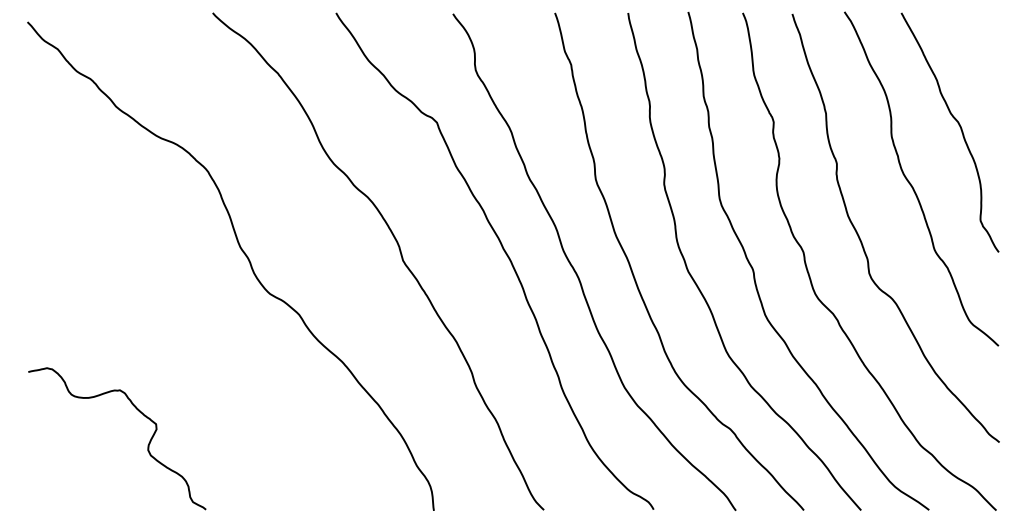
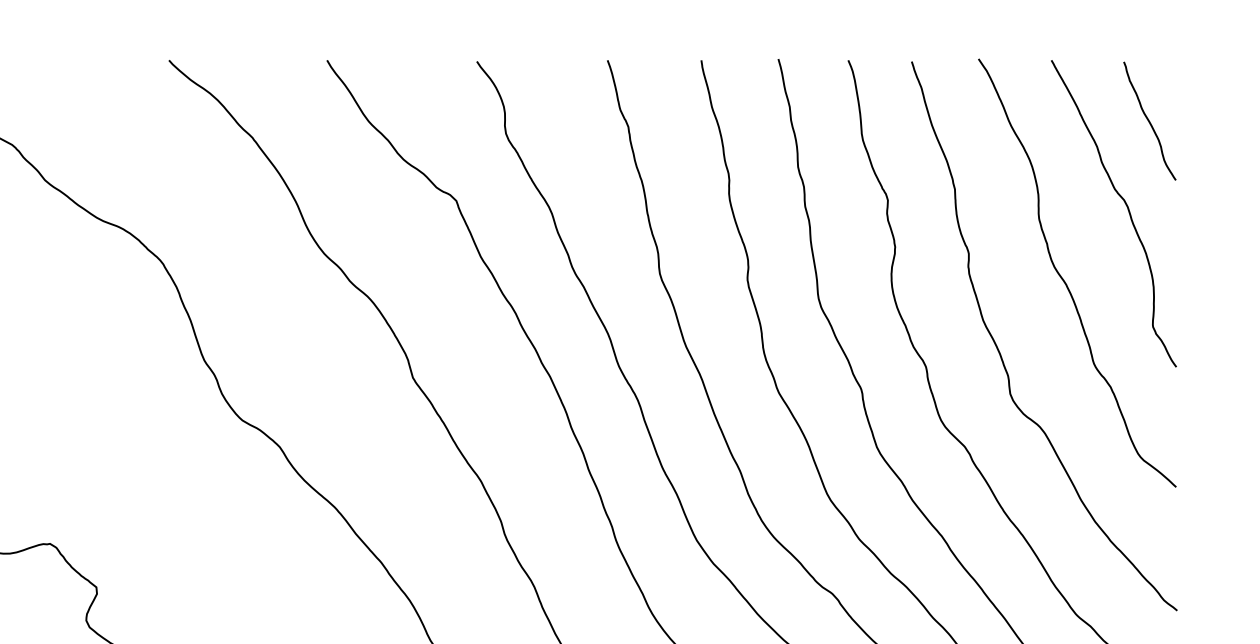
curve: (977, 60) -> (1149, 121), added

